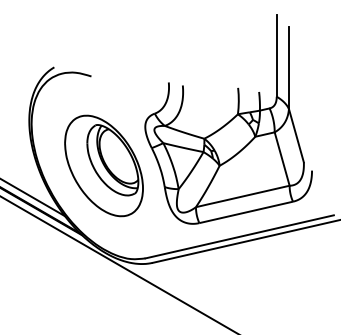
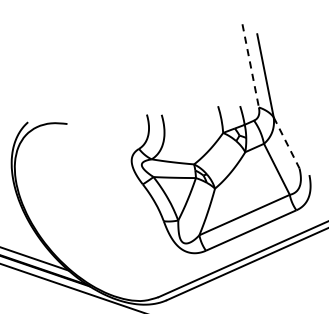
line: (276, 56) -> (250, 66), solid -> dashed
line: (296, 135) -> (286, 142), solid -> dashed
part: (103, 165) -> (97, 211), removed

